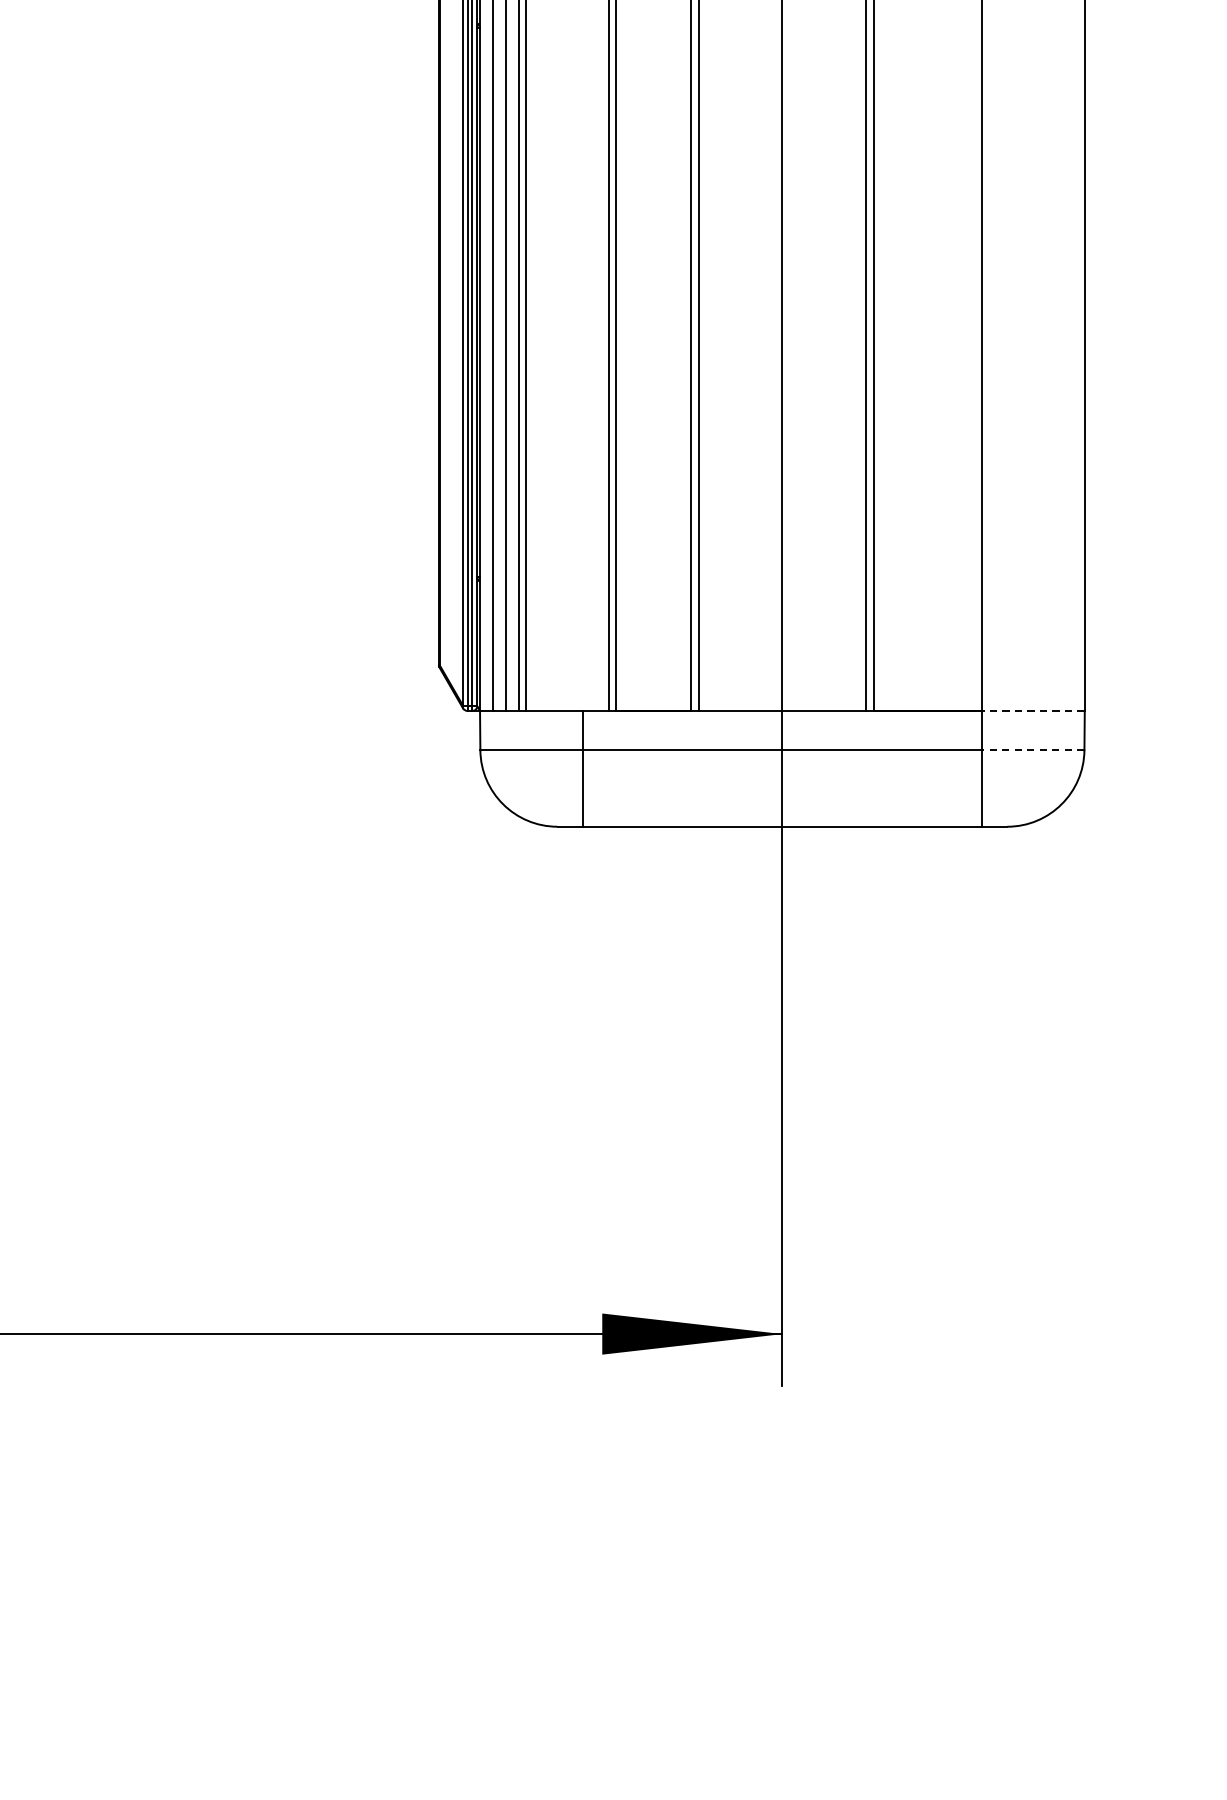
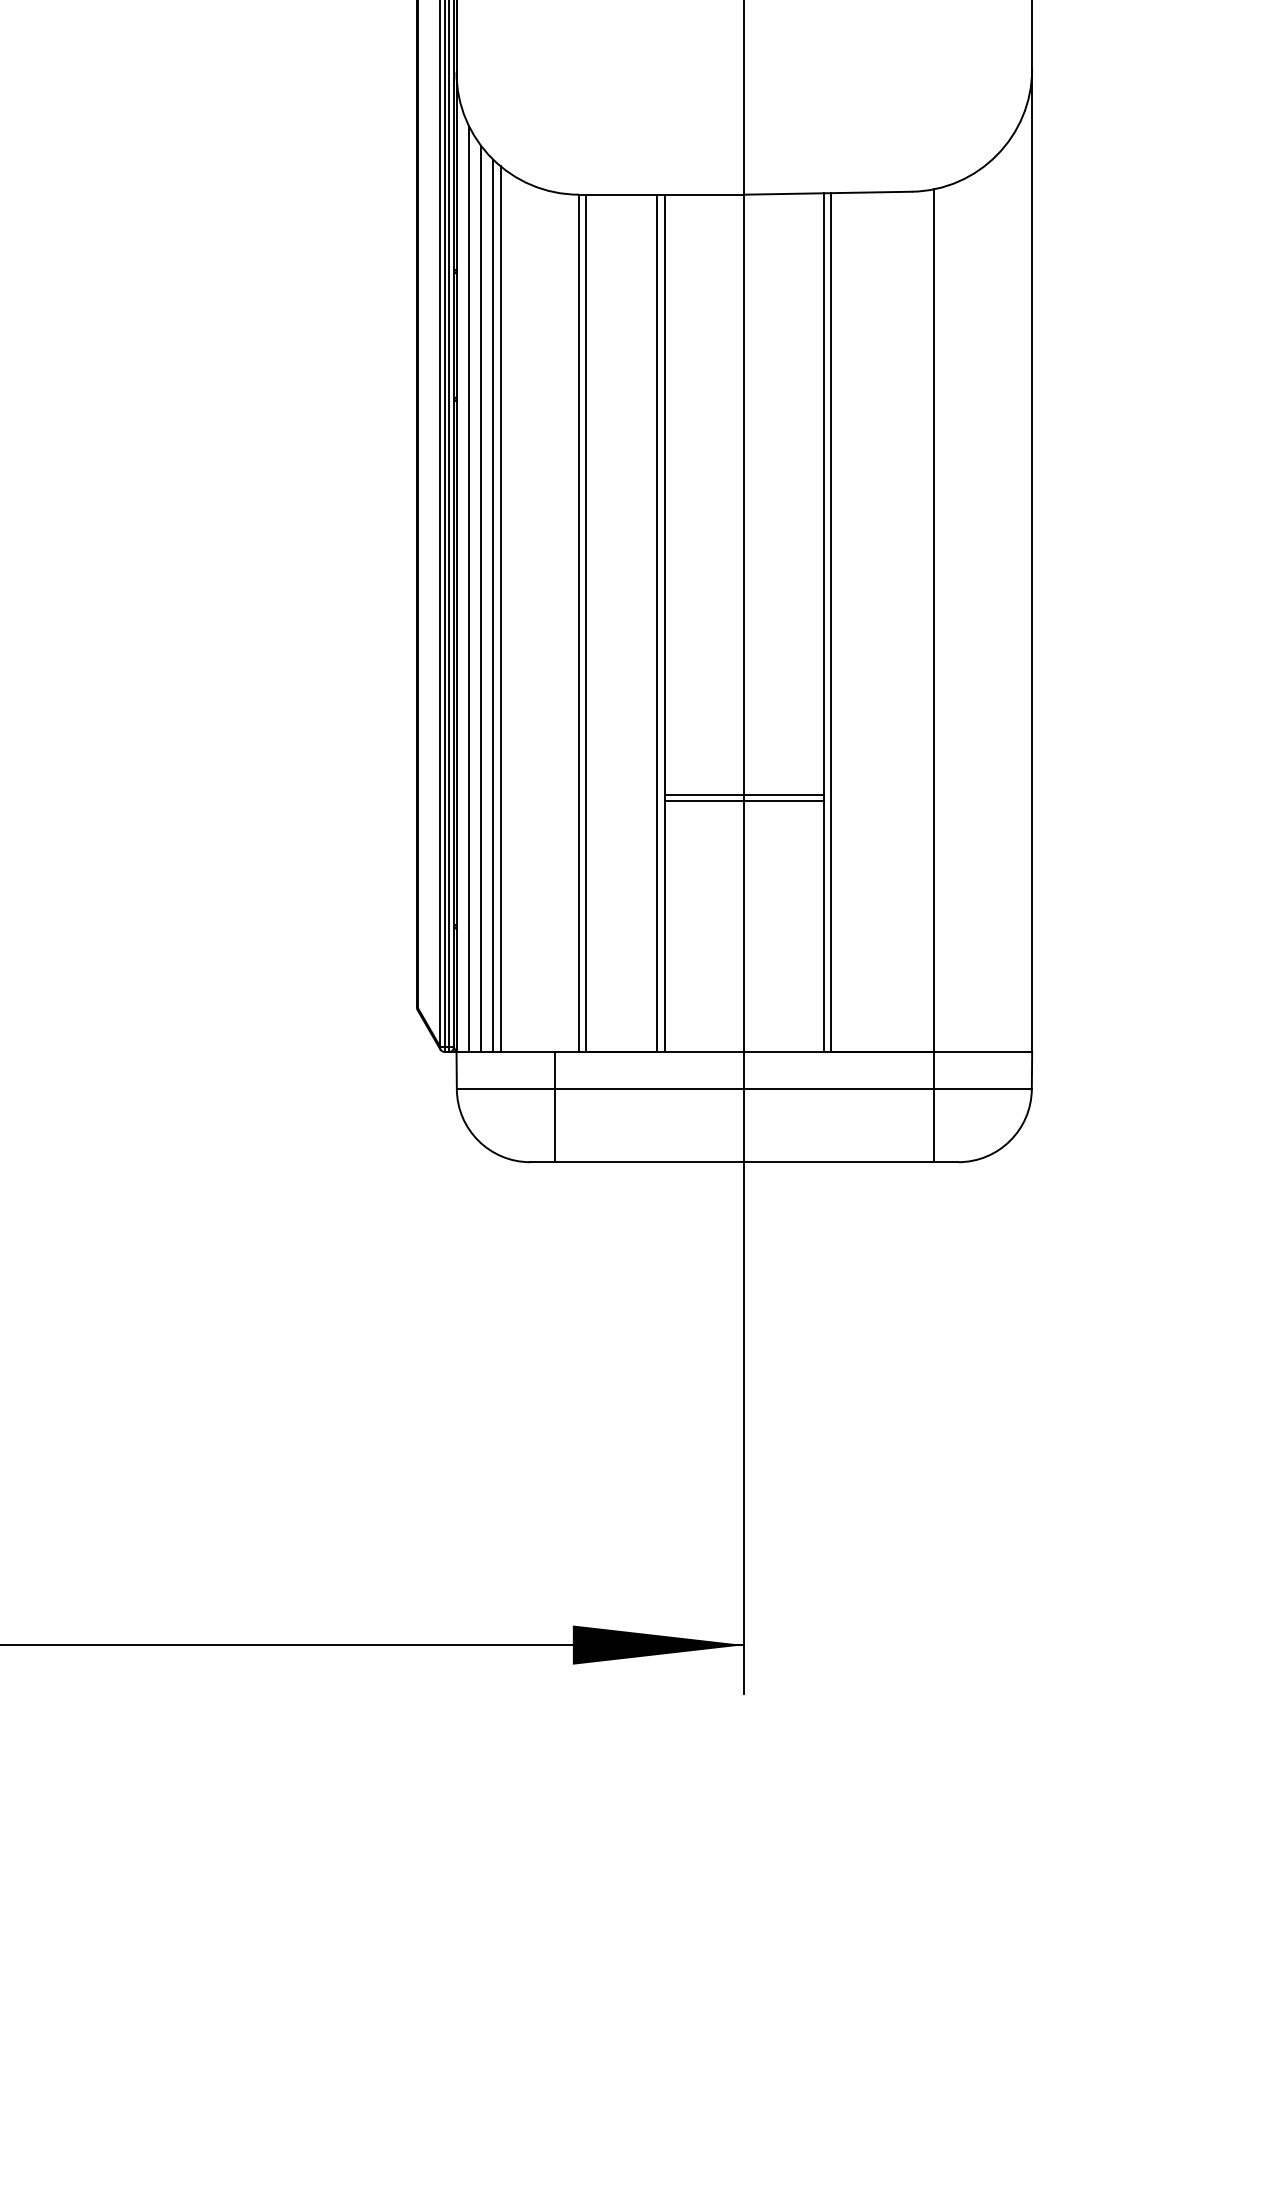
line: (781, 440) -> (743, 794), added
line: (781, 446) -> (743, 800), added
line: (1033, 710) -> (983, 1051), dashed -> solid
line: (1033, 750) -> (983, 1089), dashed -> solid

